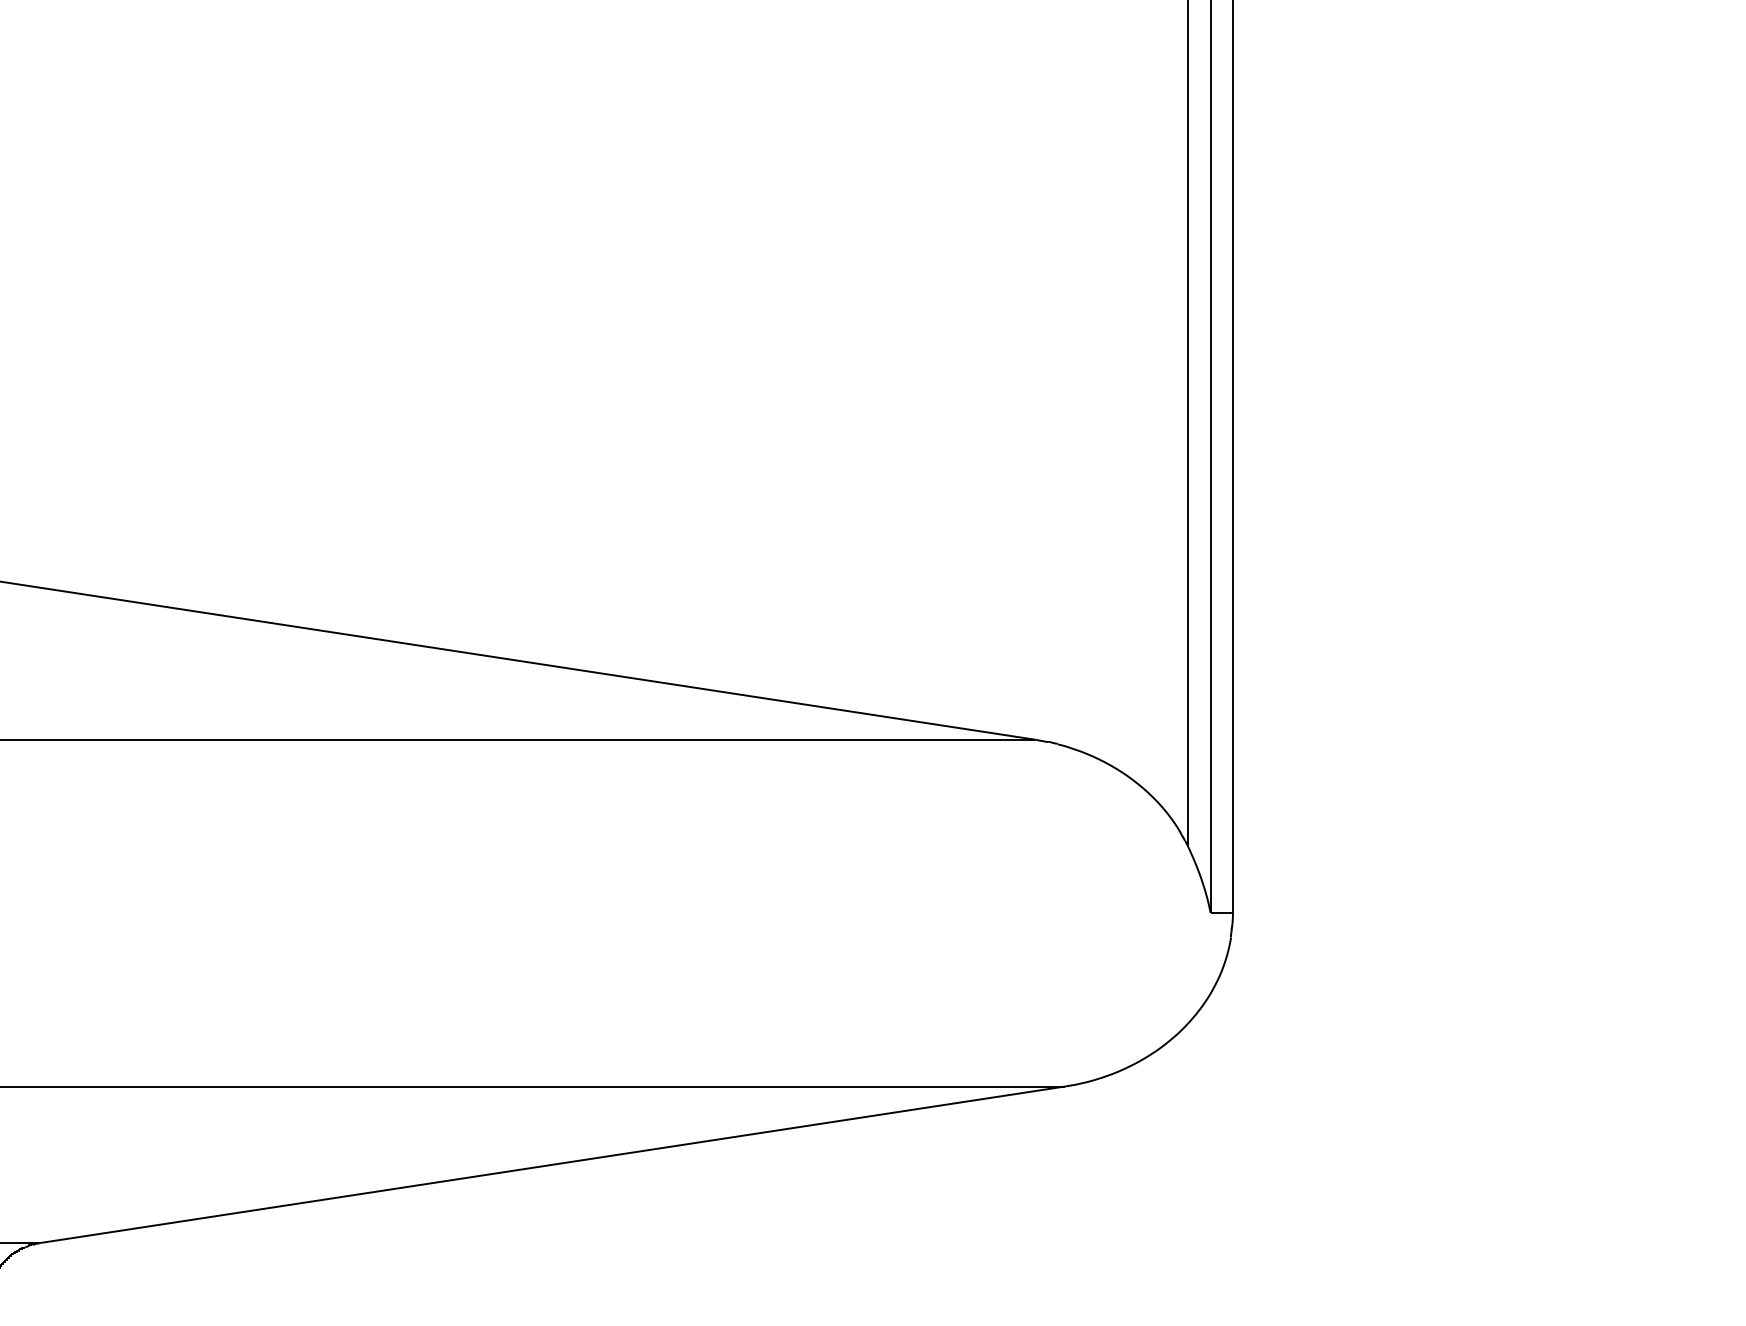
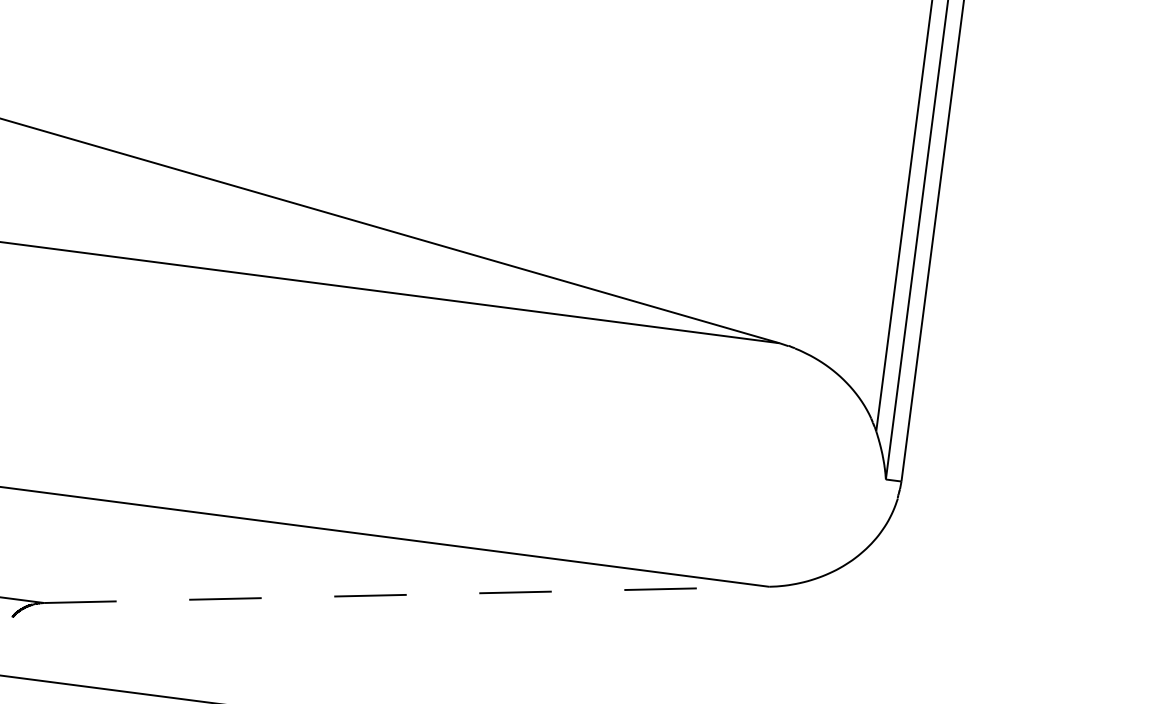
line: (553, 1164) -> (406, 594), solid -> dashed

